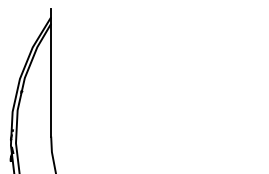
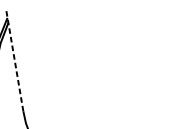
line: (51, 72) -> (15, 61), solid -> dashed

